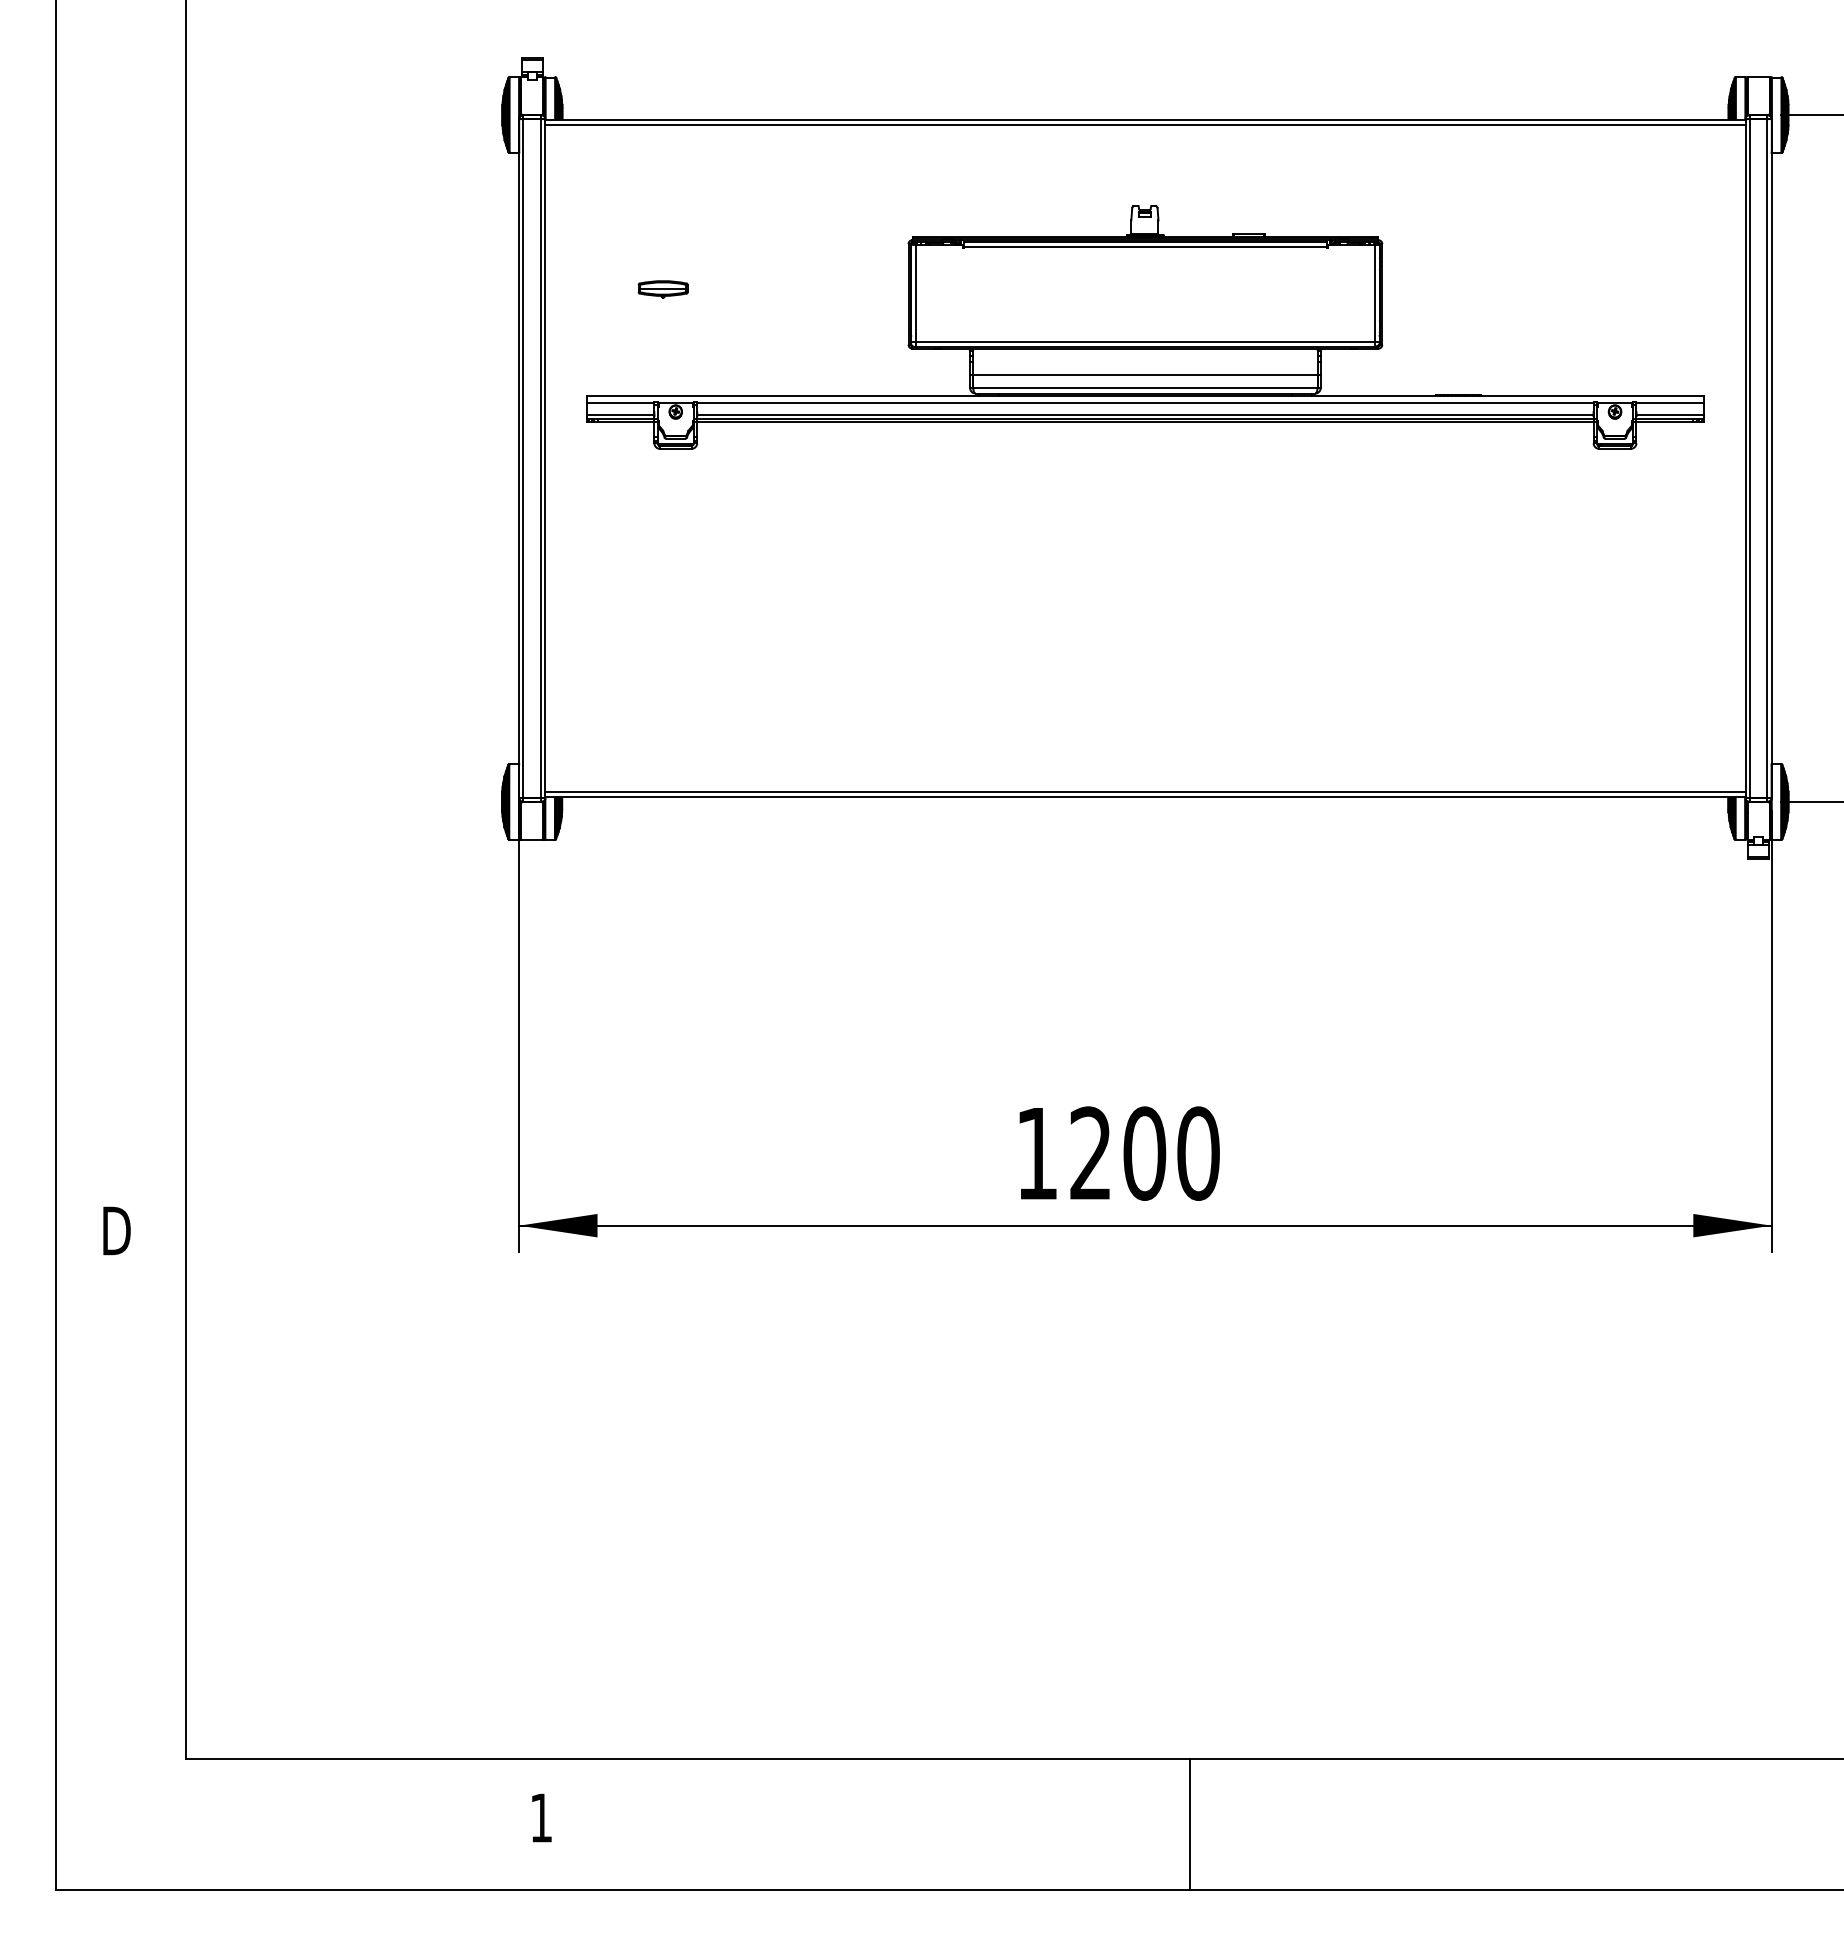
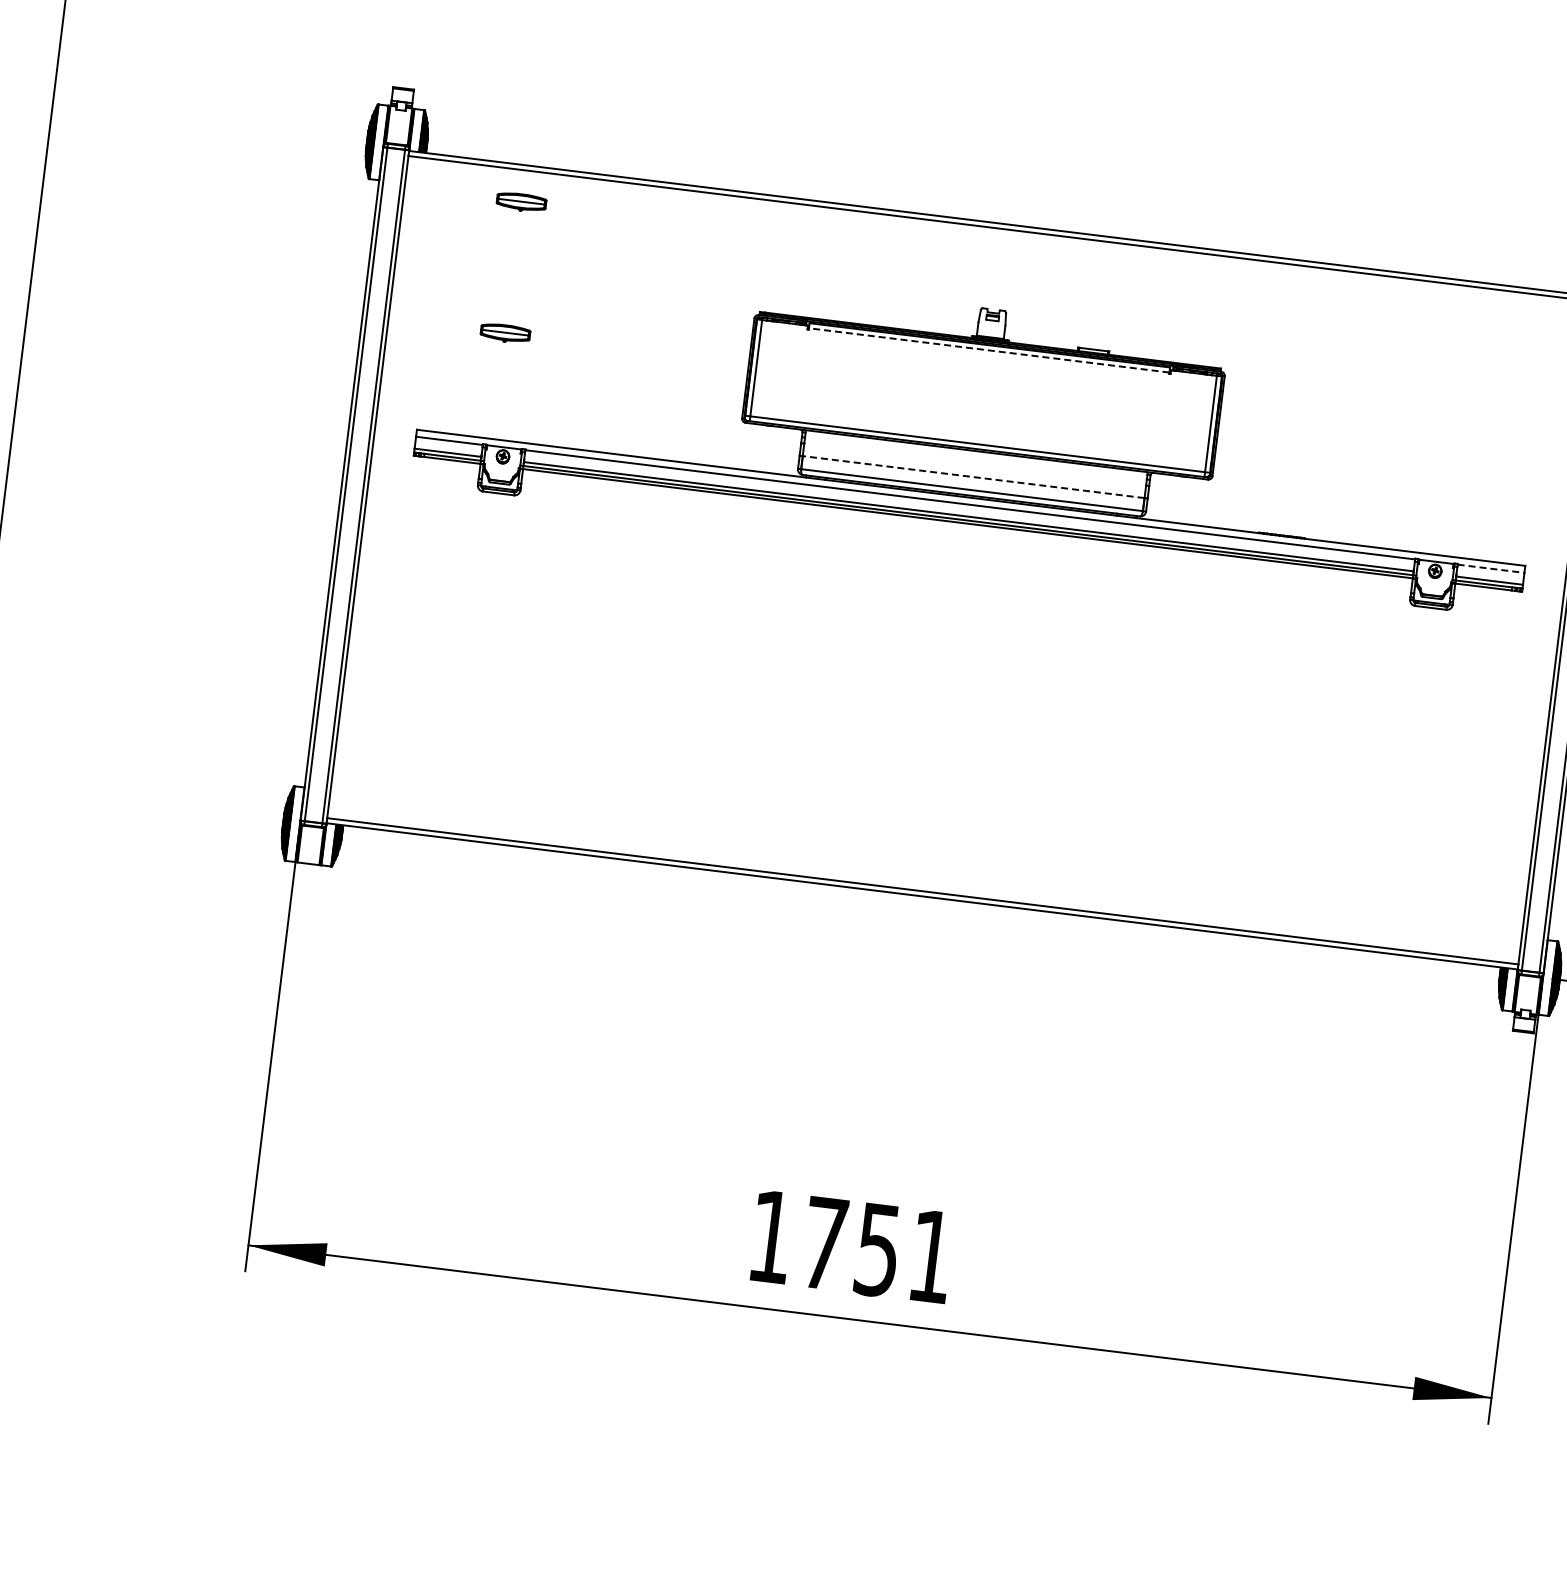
part: (662, 157) -> (520, 202), added
line: (1145, 247) -> (989, 350), solid -> dashed
line: (1144, 374) -> (972, 476), solid -> dashed
line: (1670, 402) -> (1491, 568), solid -> dashed
text: (1144, 1153) -> (877, 1249), 1200 -> 1751

